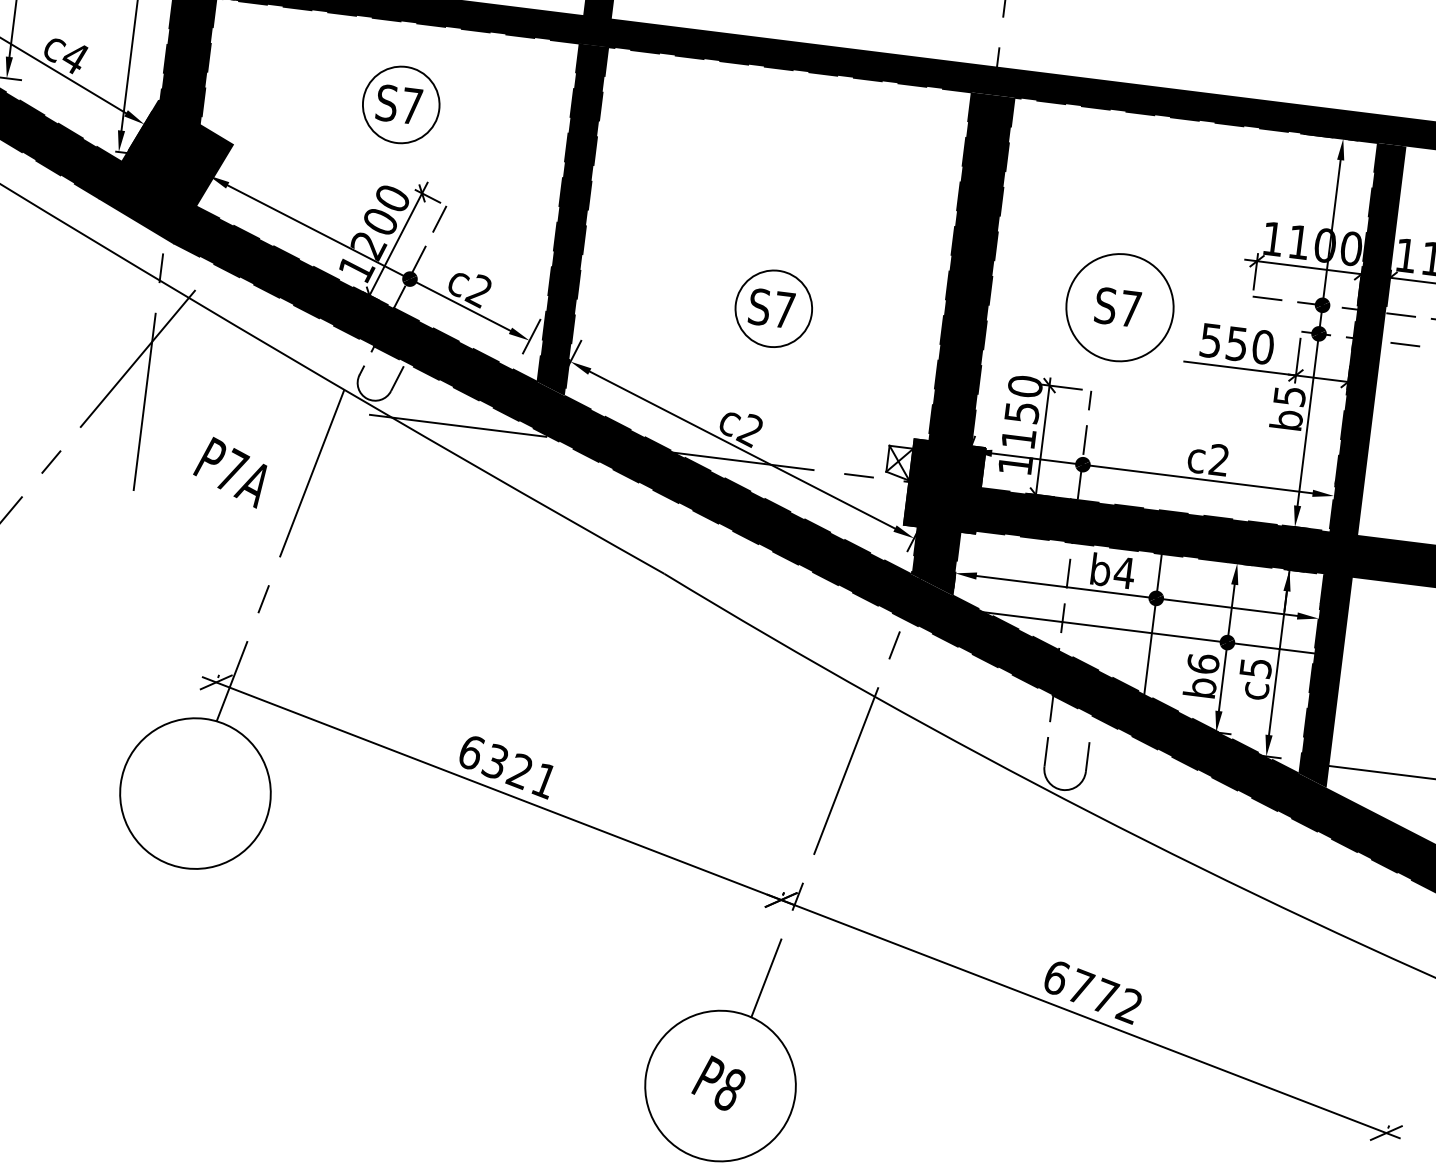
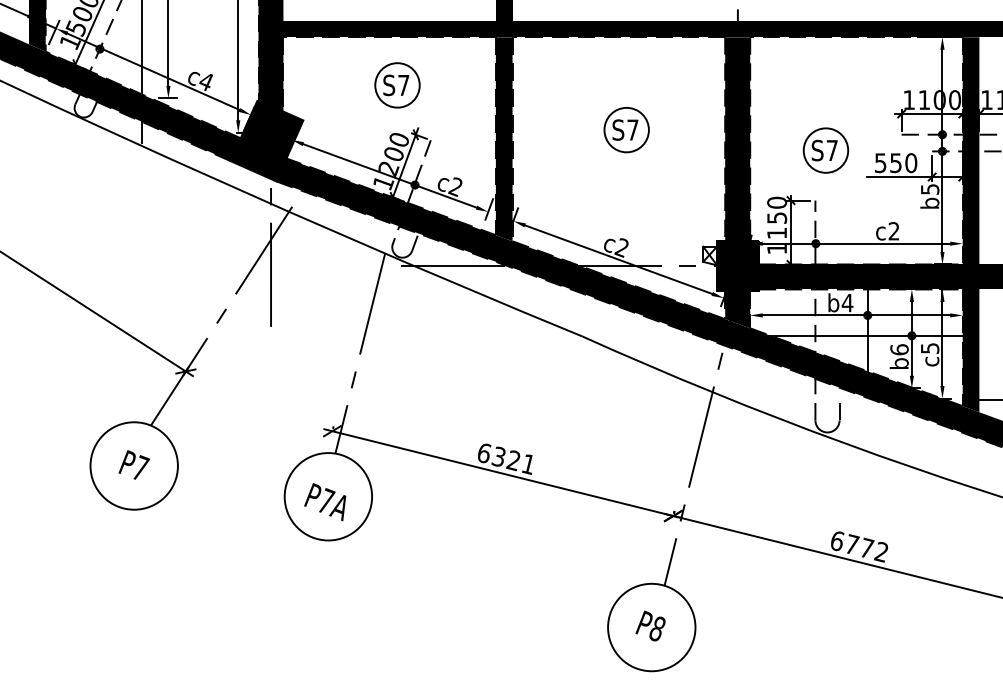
circle: (1119, 307) -> (825, 150), size x0.71
part: (773, 309) -> (626, 130), moved
text: (230, 472) -> (325, 502), moved

